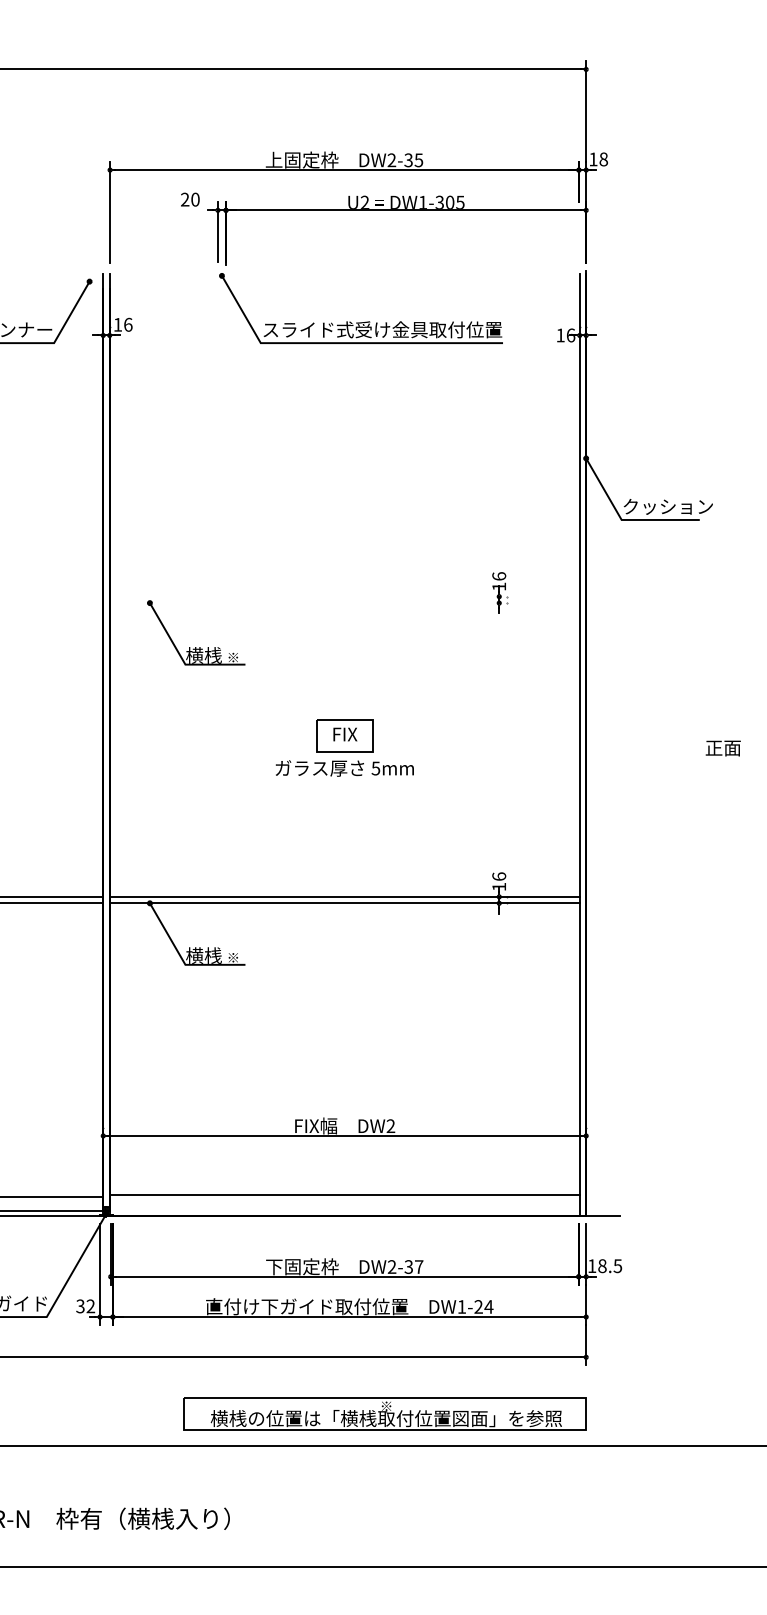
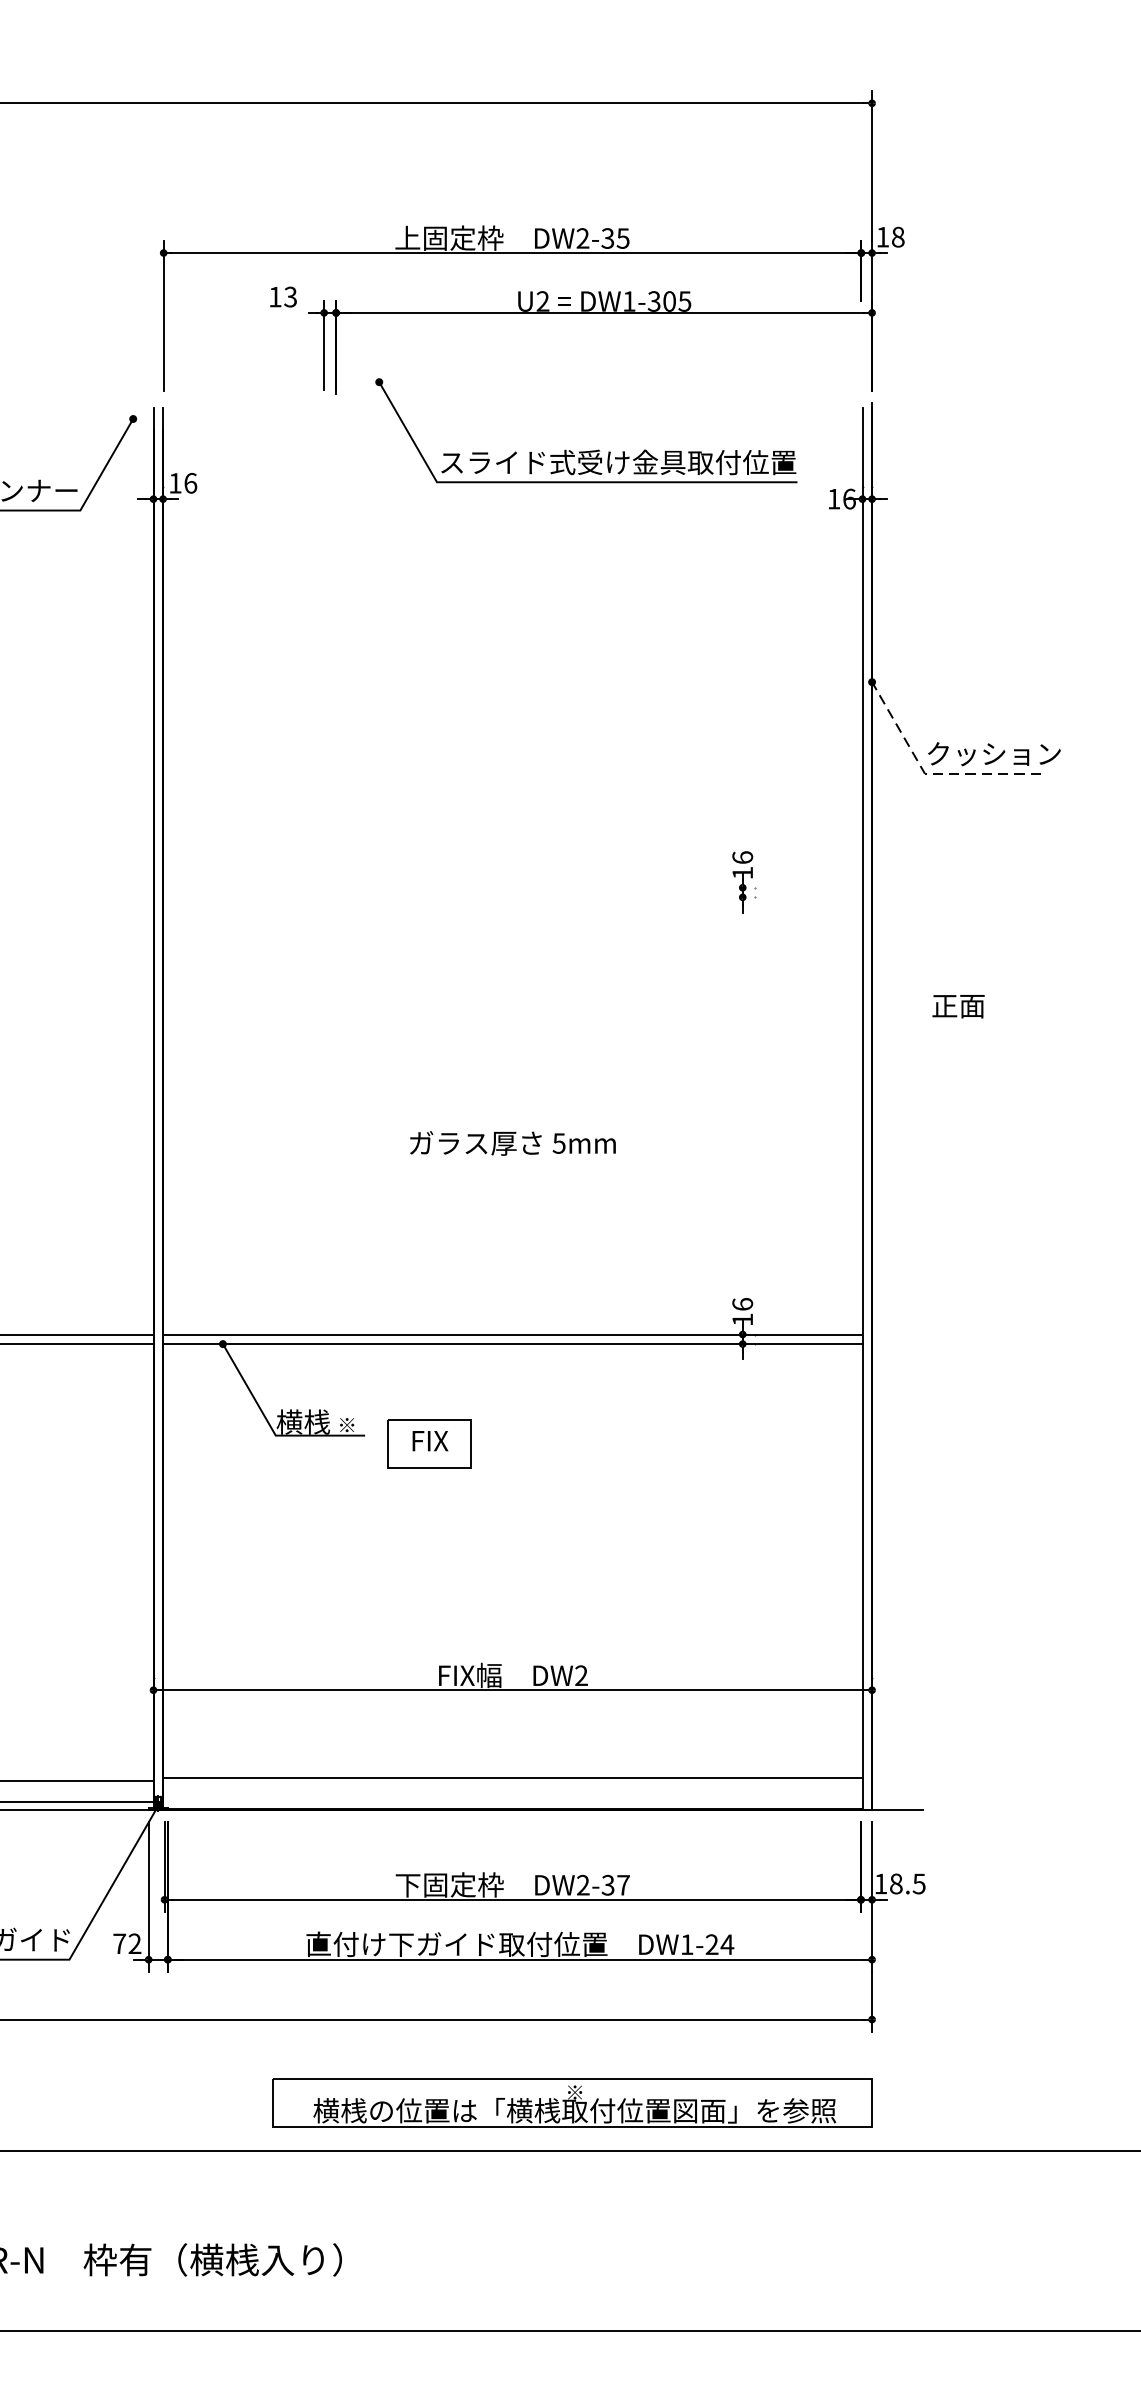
text: (190, 199) -> (283, 296), 20 -> 13
part: (365, 321) -> (592, 450), moved
line: (624, 519) -> (929, 772), solid -> dashed
part: (196, 647) -> (292, 963), removed
part: (344, 735) -> (429, 1442), moved
text: (722, 748) -> (957, 1006), moved
text: (80, 1306) -> (119, 1944), 32 -> 72

